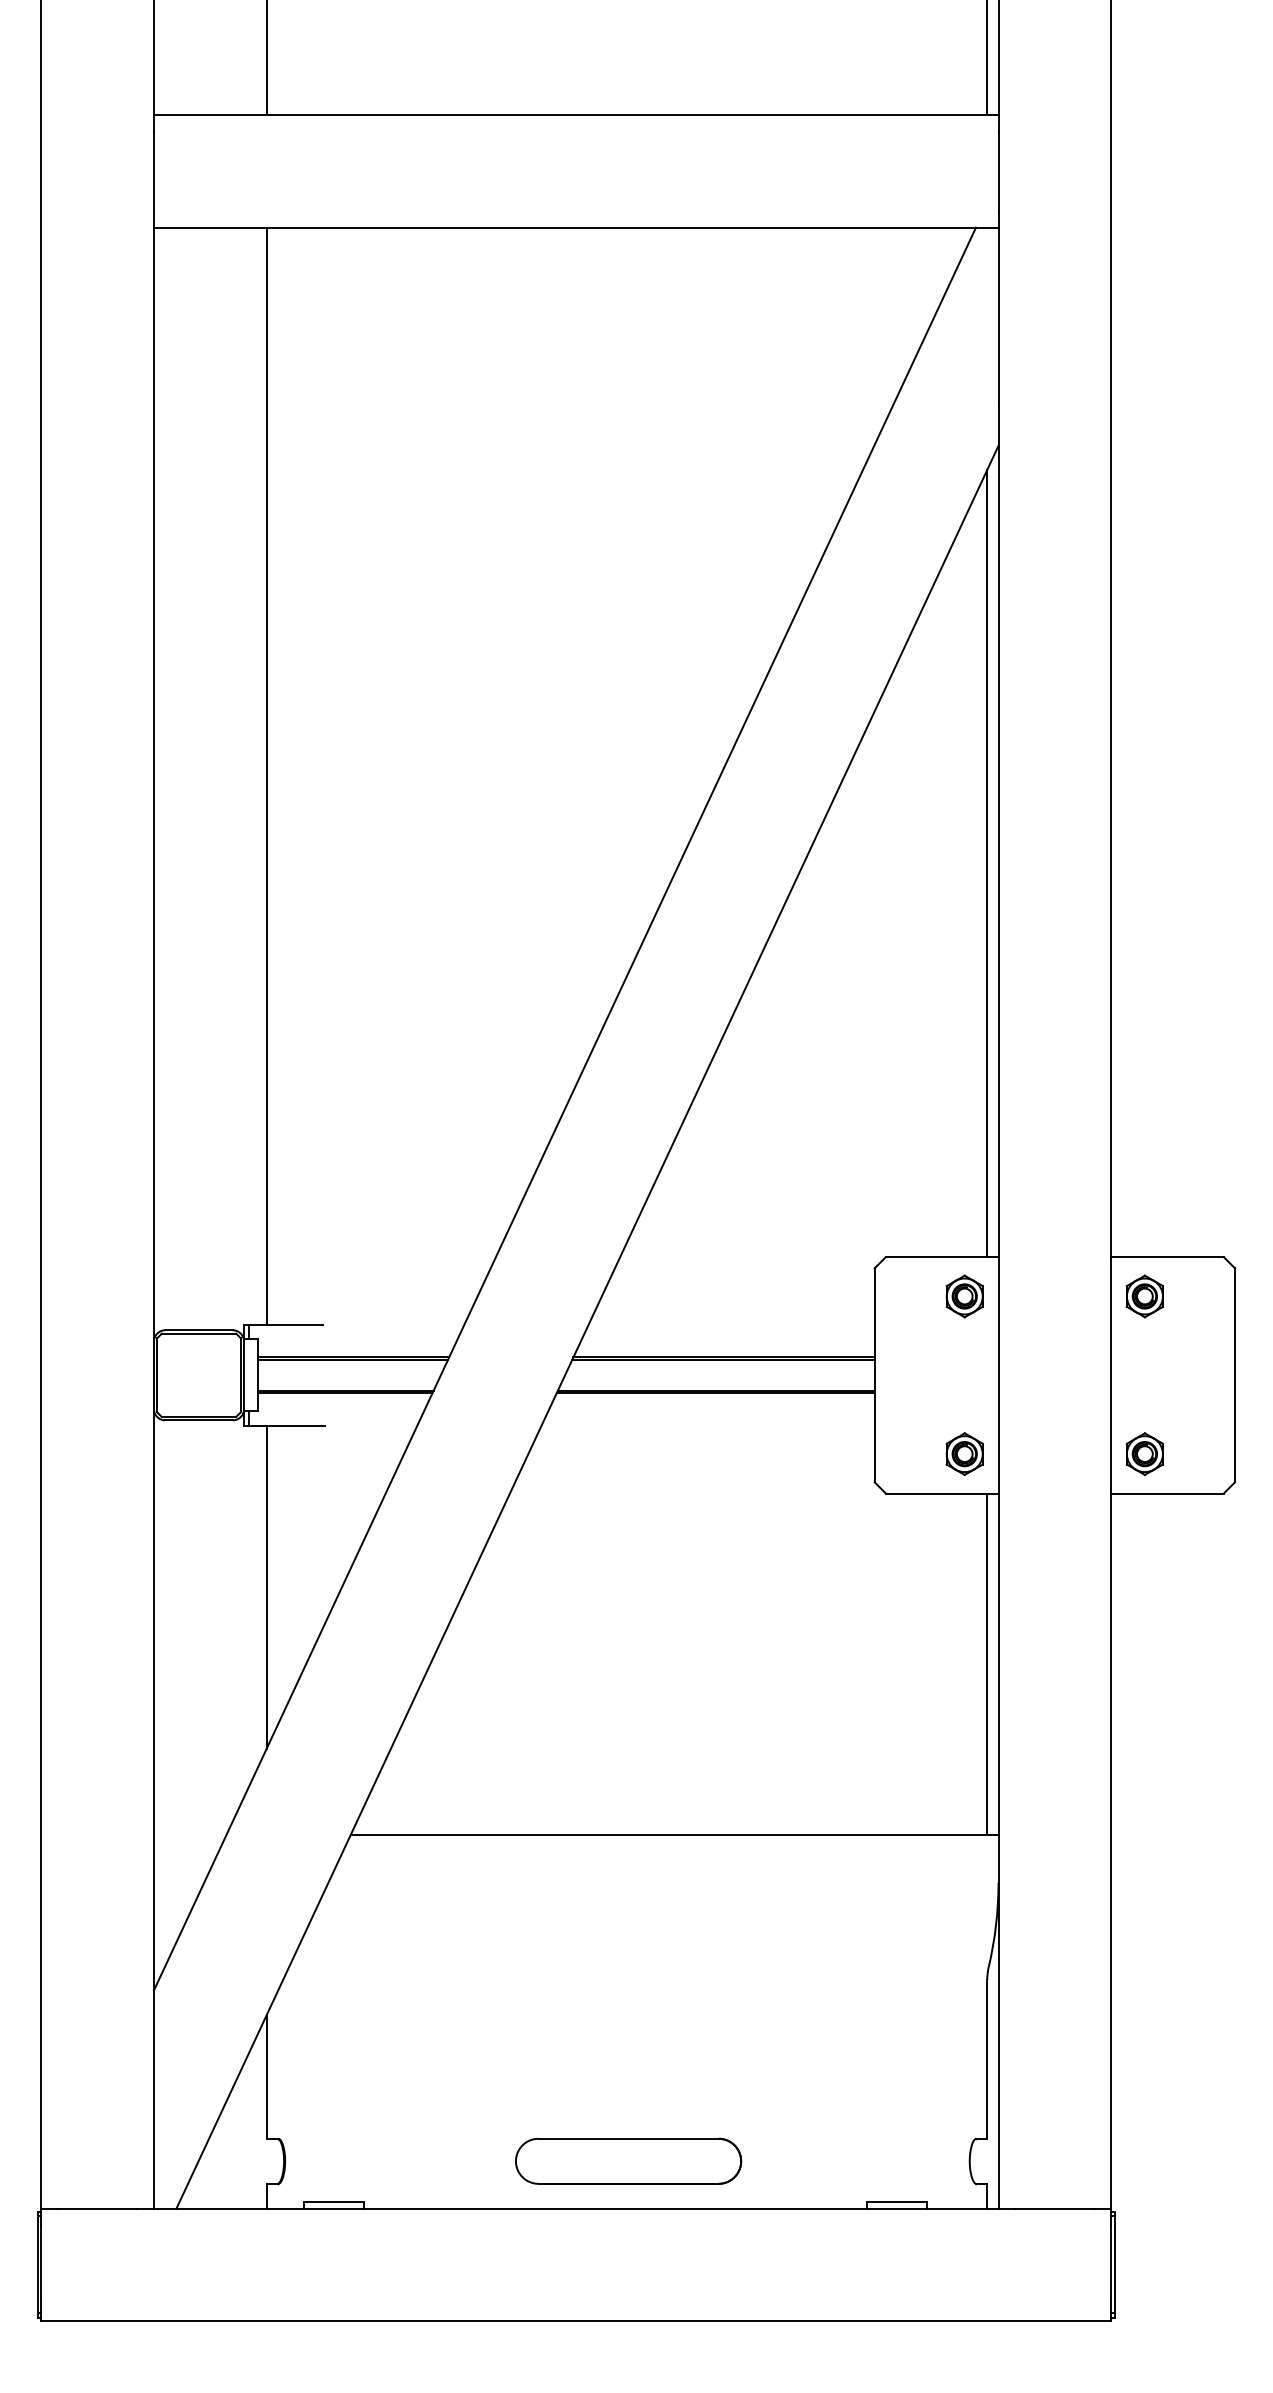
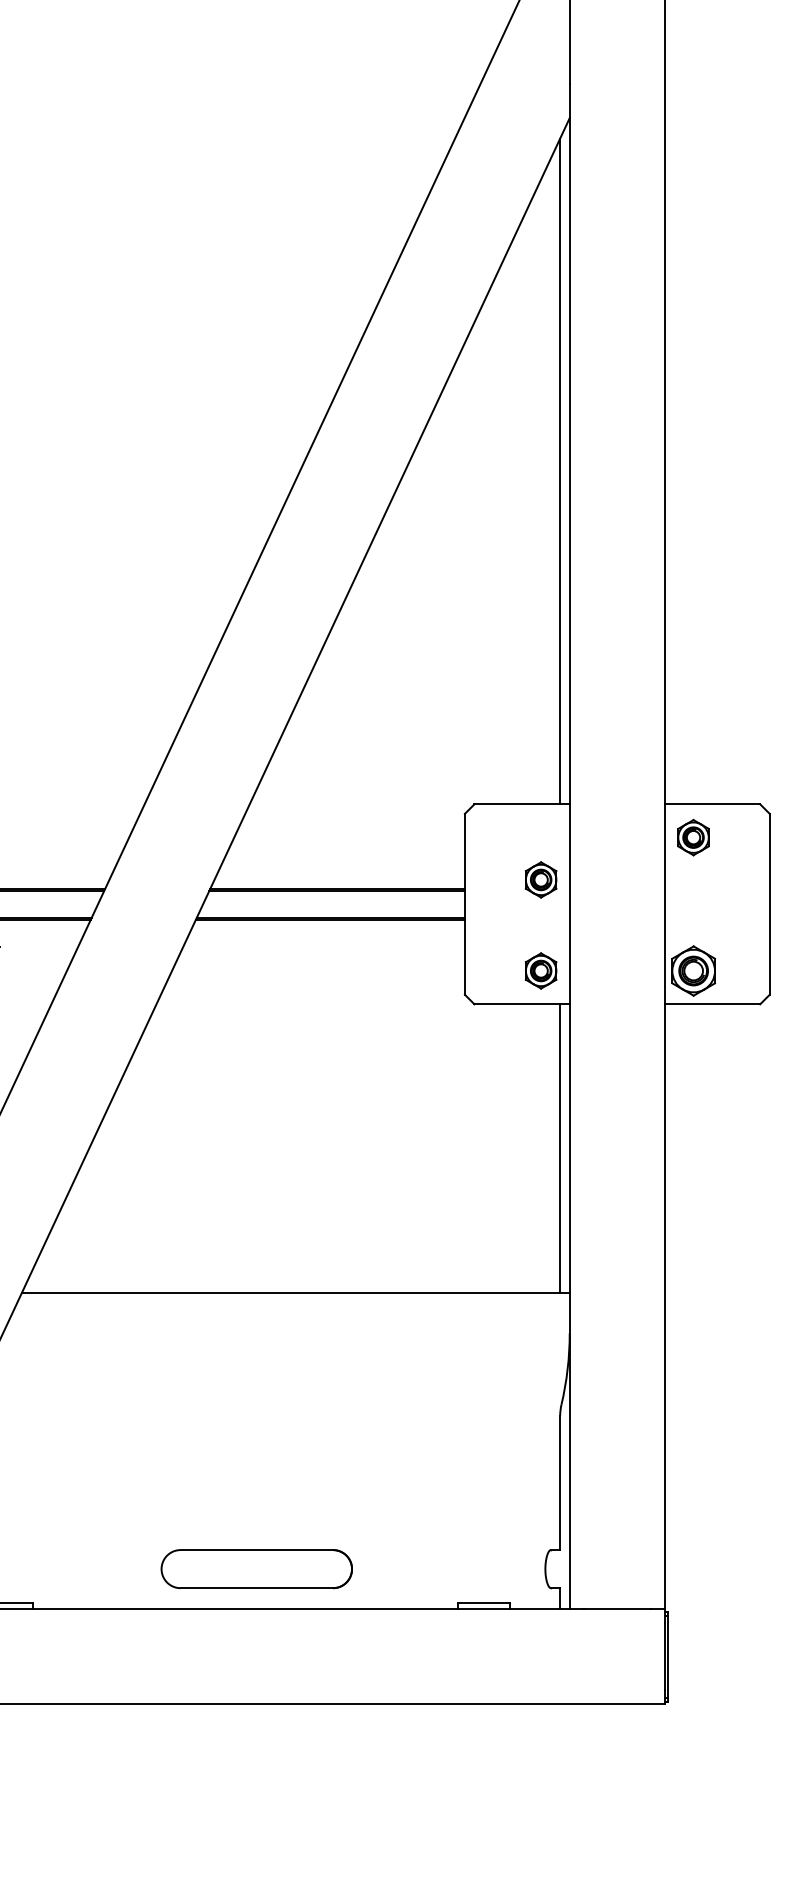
part: (964, 1296) -> (540, 879), moved
part: (1144, 1453) -> (693, 970), size x1.4

